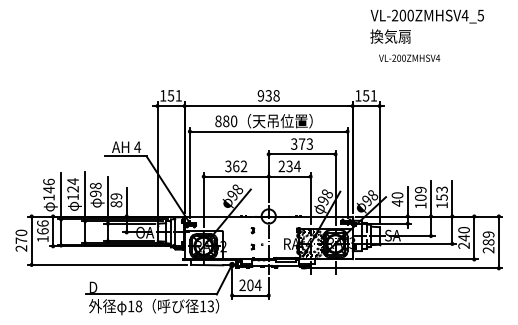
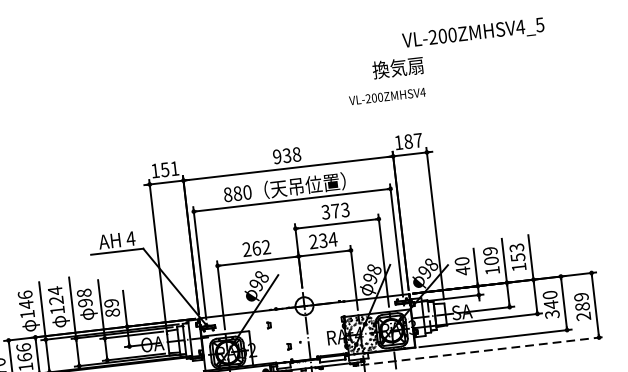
text: (390, 36) -> (397, 67), moved
text: (409, 57) -> (387, 95), moved
text: (369, 95) -> (412, 140), 151 -> 187
text: (228, 166) -> (247, 249), 362 -> 262
part: (252, 230) -> (268, 325), moved
text: (464, 245) -> (552, 314), 240 -> 340
line: (405, 268) -> (482, 351), solid -> dashed

